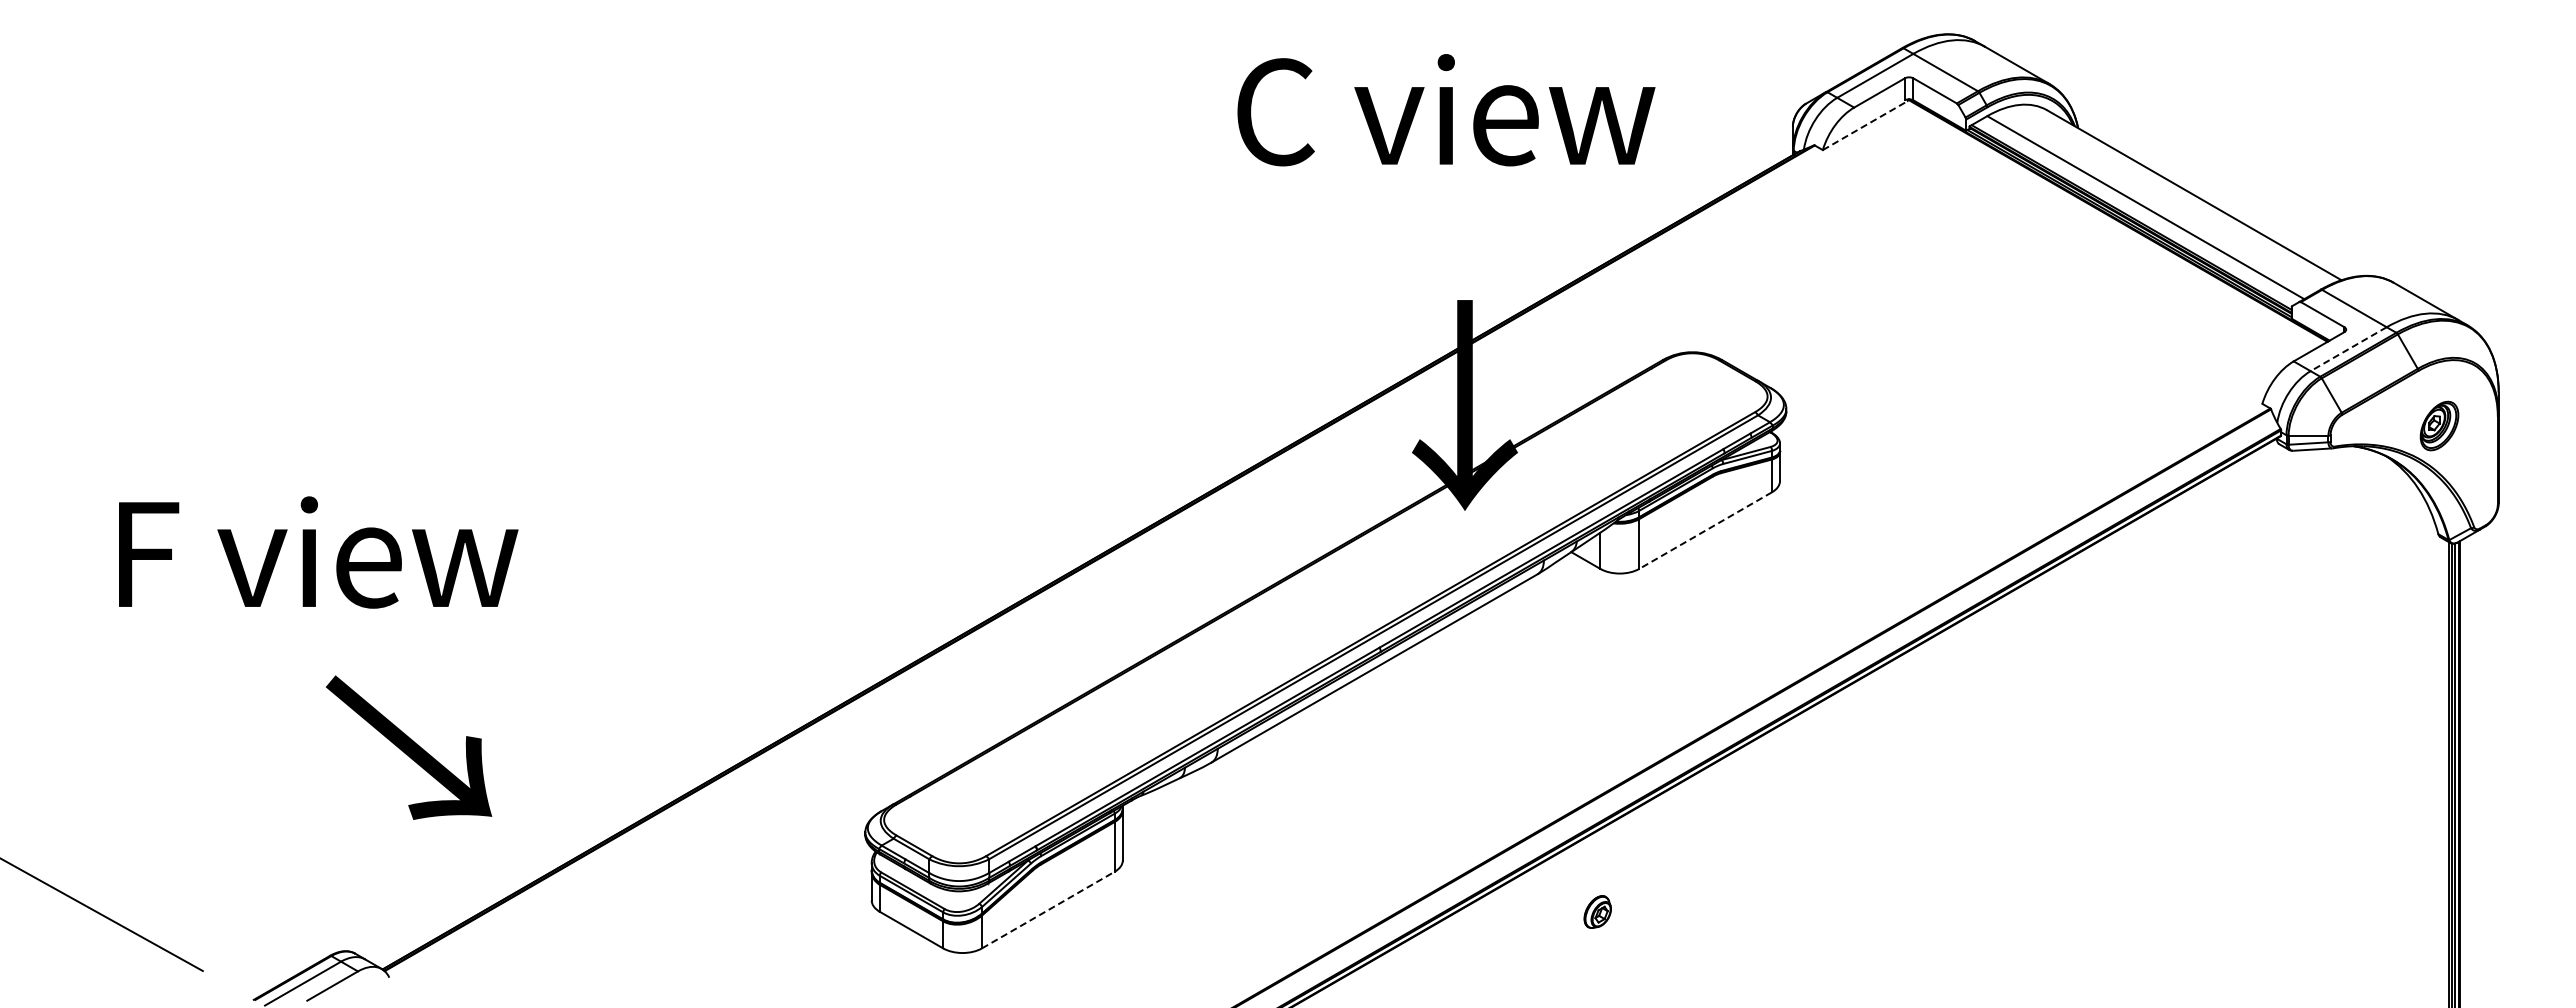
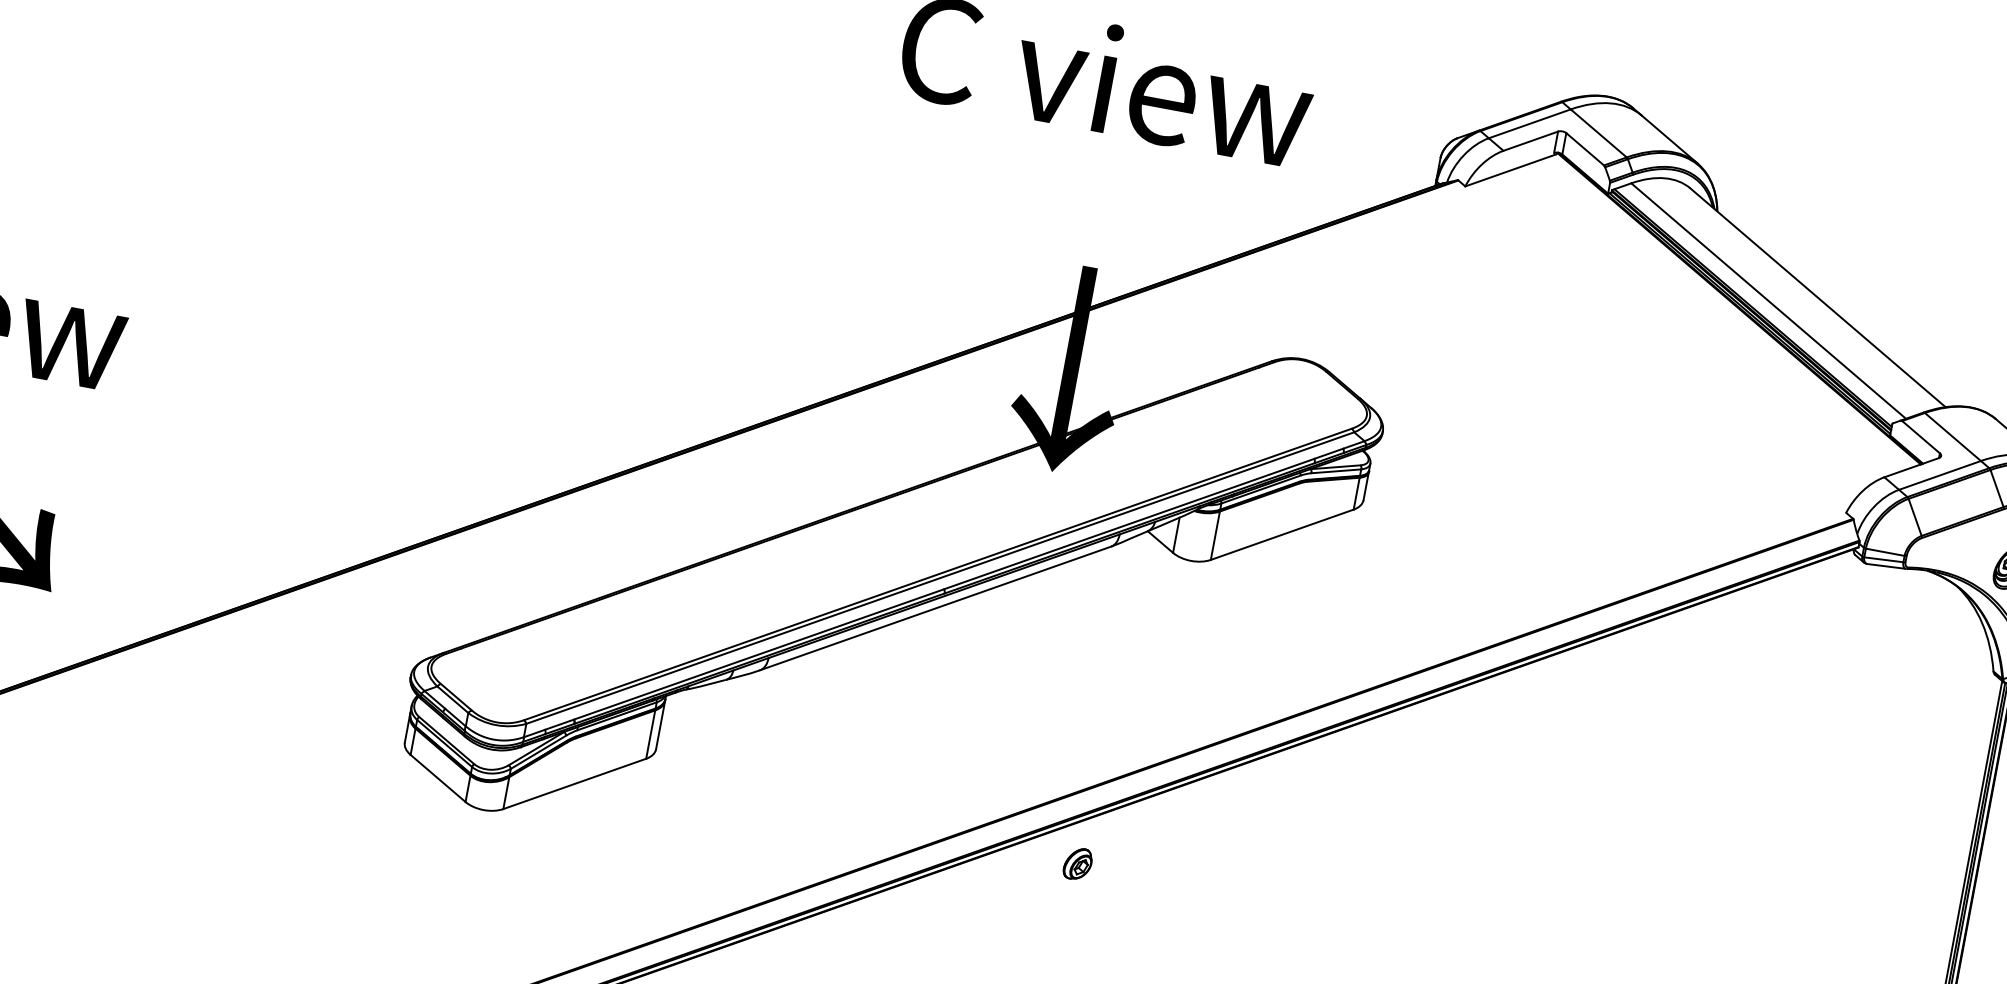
line: (1864, 125) -> (1510, 170), dashed -> solid
line: (2348, 349) -> (1939, 475), dashed -> solid
line: (1705, 530) -> (1282, 534), dashed -> solid
line: (1048, 910) -> (574, 784), dashed -> solid
part: (1597, 911) -> (1077, 863), moved

